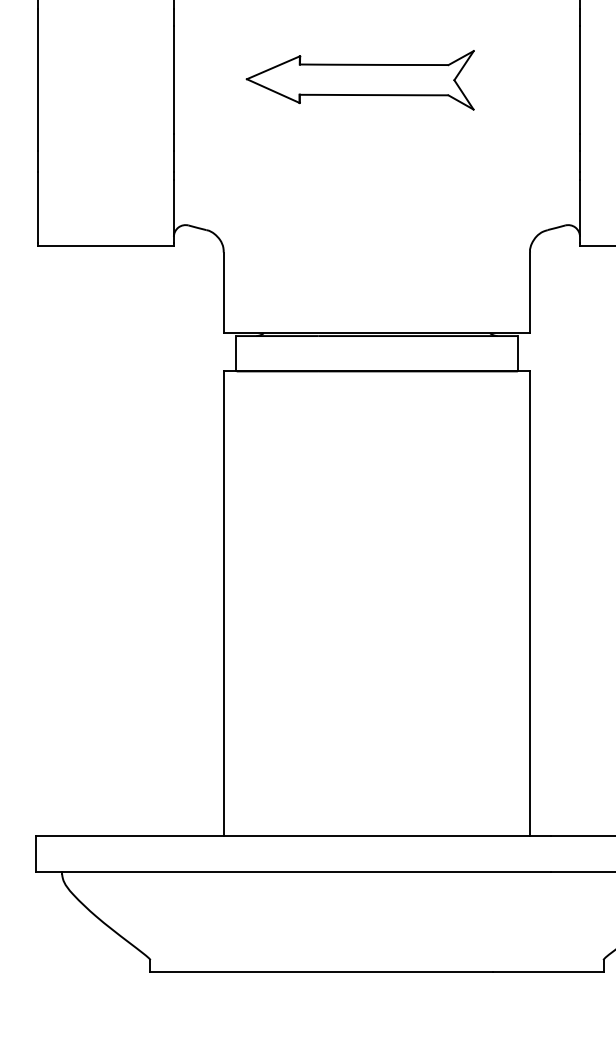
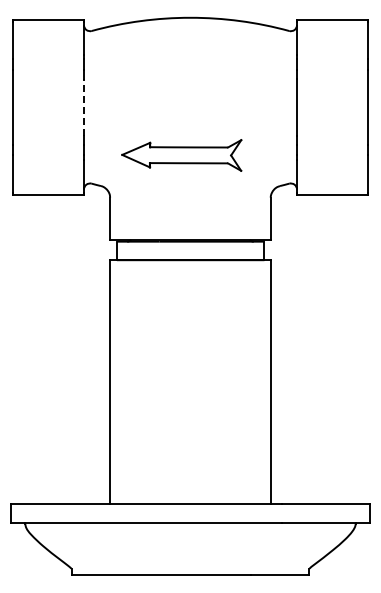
line: (173, 78) -> (83, 106), solid -> dashed
part: (359, 80) -> (181, 155), moved

